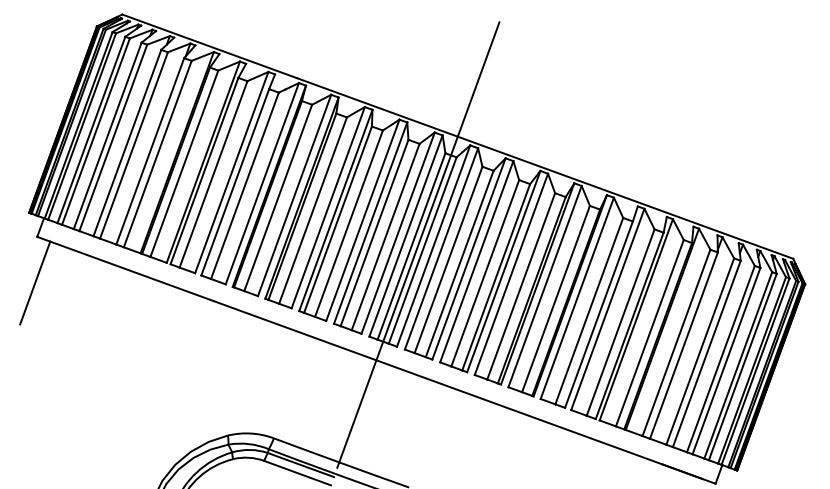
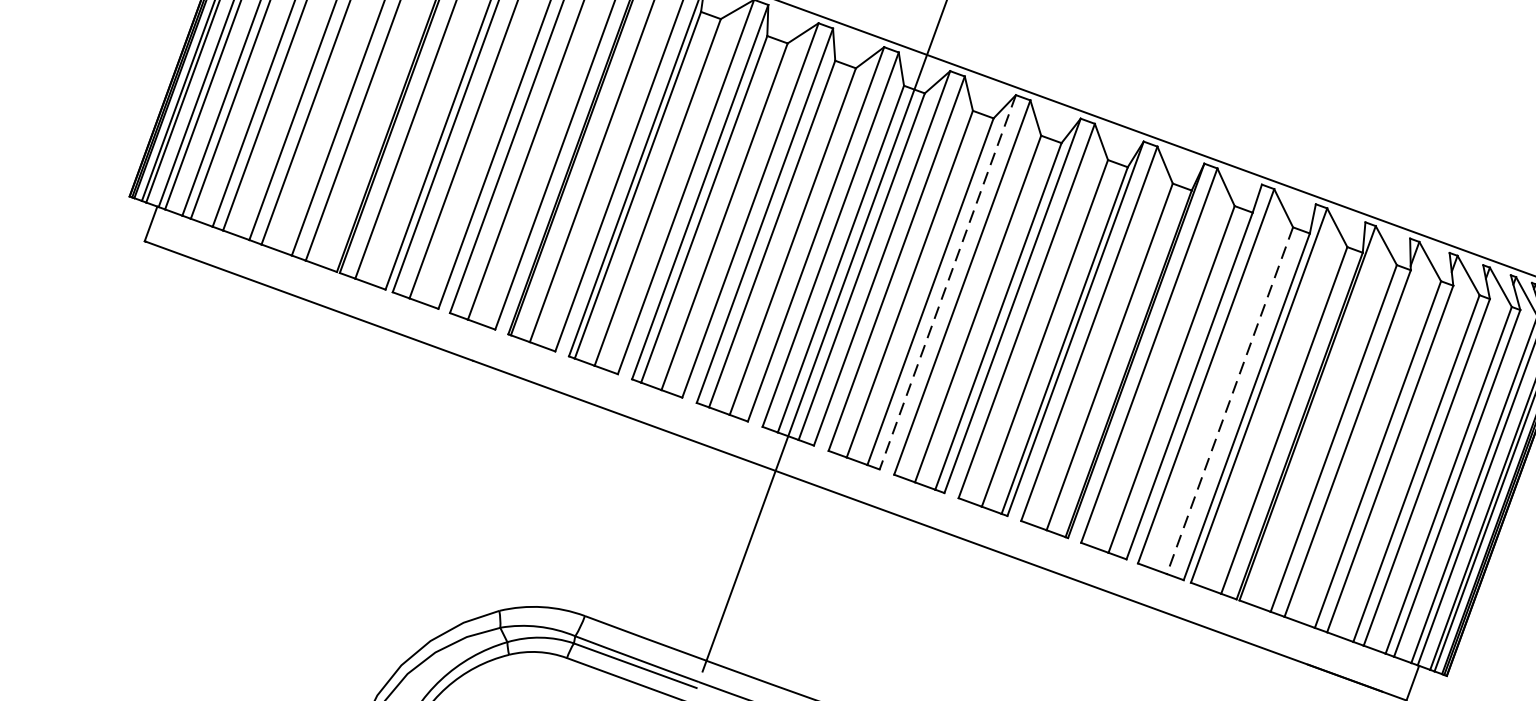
line: (468, 259) -> (946, 283), solid -> dashed
line: (35, 282) -> (141, 326), removed
line: (620, 323) -> (1229, 402), solid -> dashed

